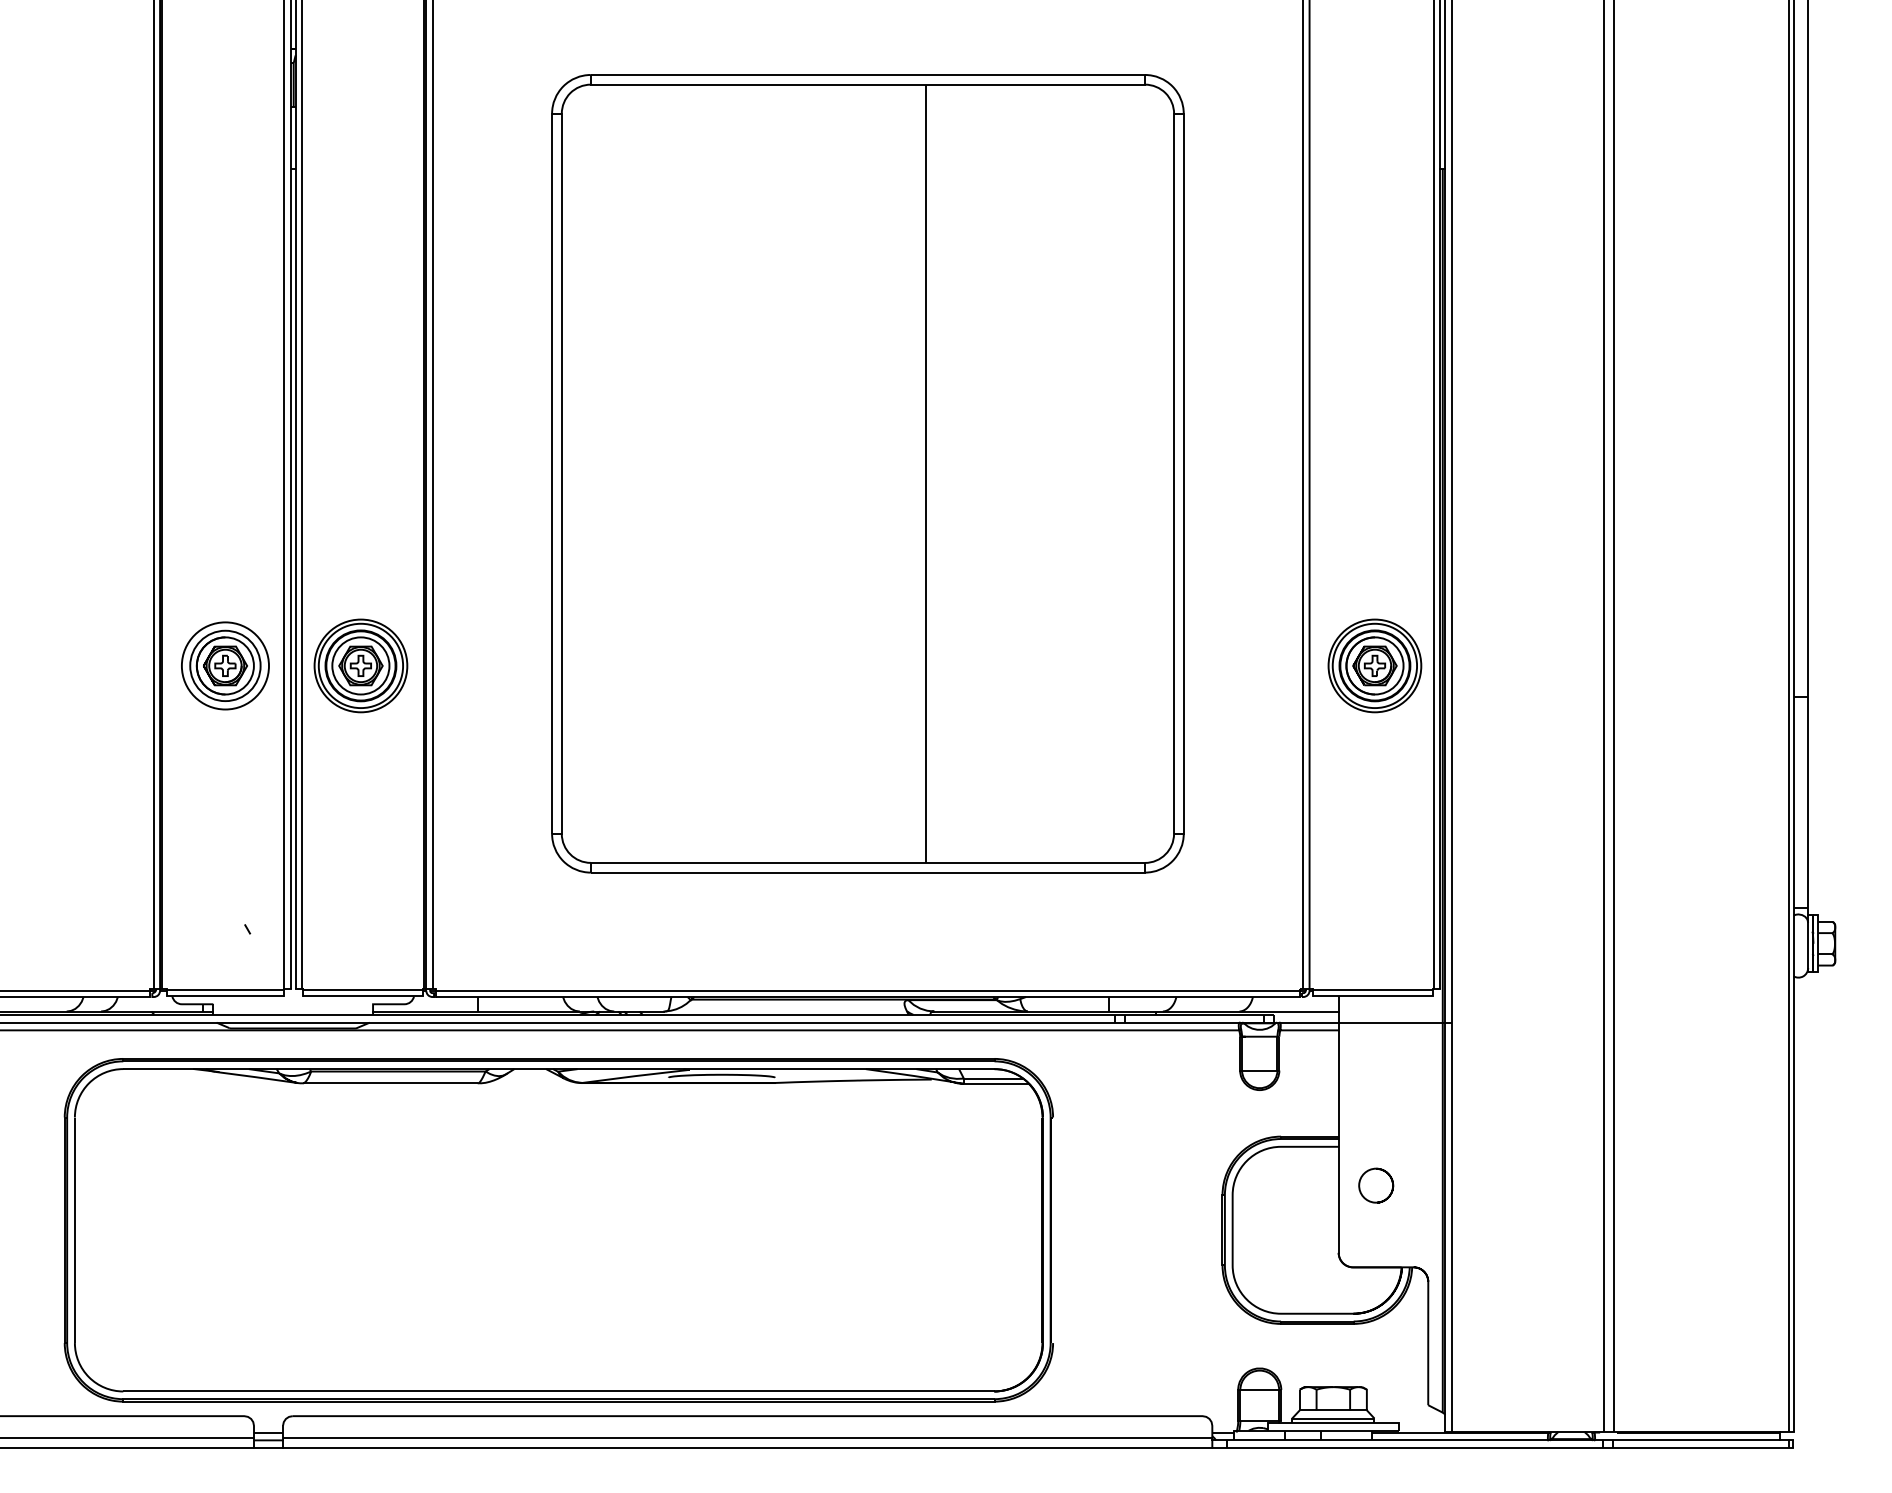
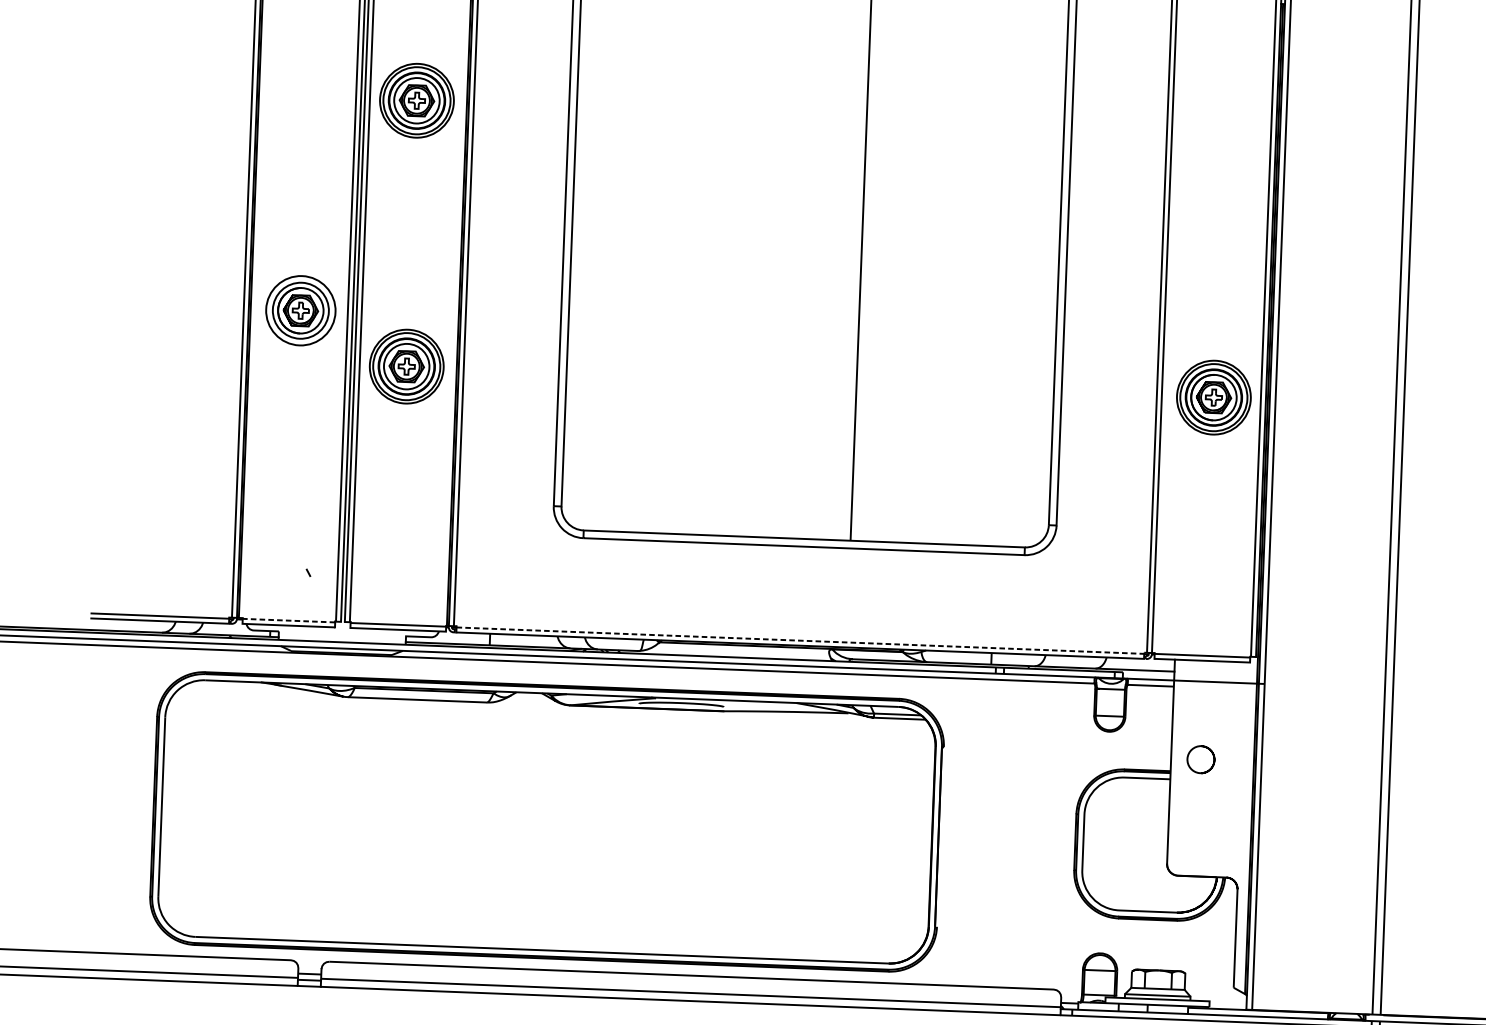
part: (360, 331) -> (416, 100), added
part: (225, 665) -> (300, 310), moved
line: (224, 990) -> (288, 620), solid -> dashed
line: (867, 990) -> (800, 640), solid -> dashed
curve: (1382, 1171) -> (1206, 748), moved

